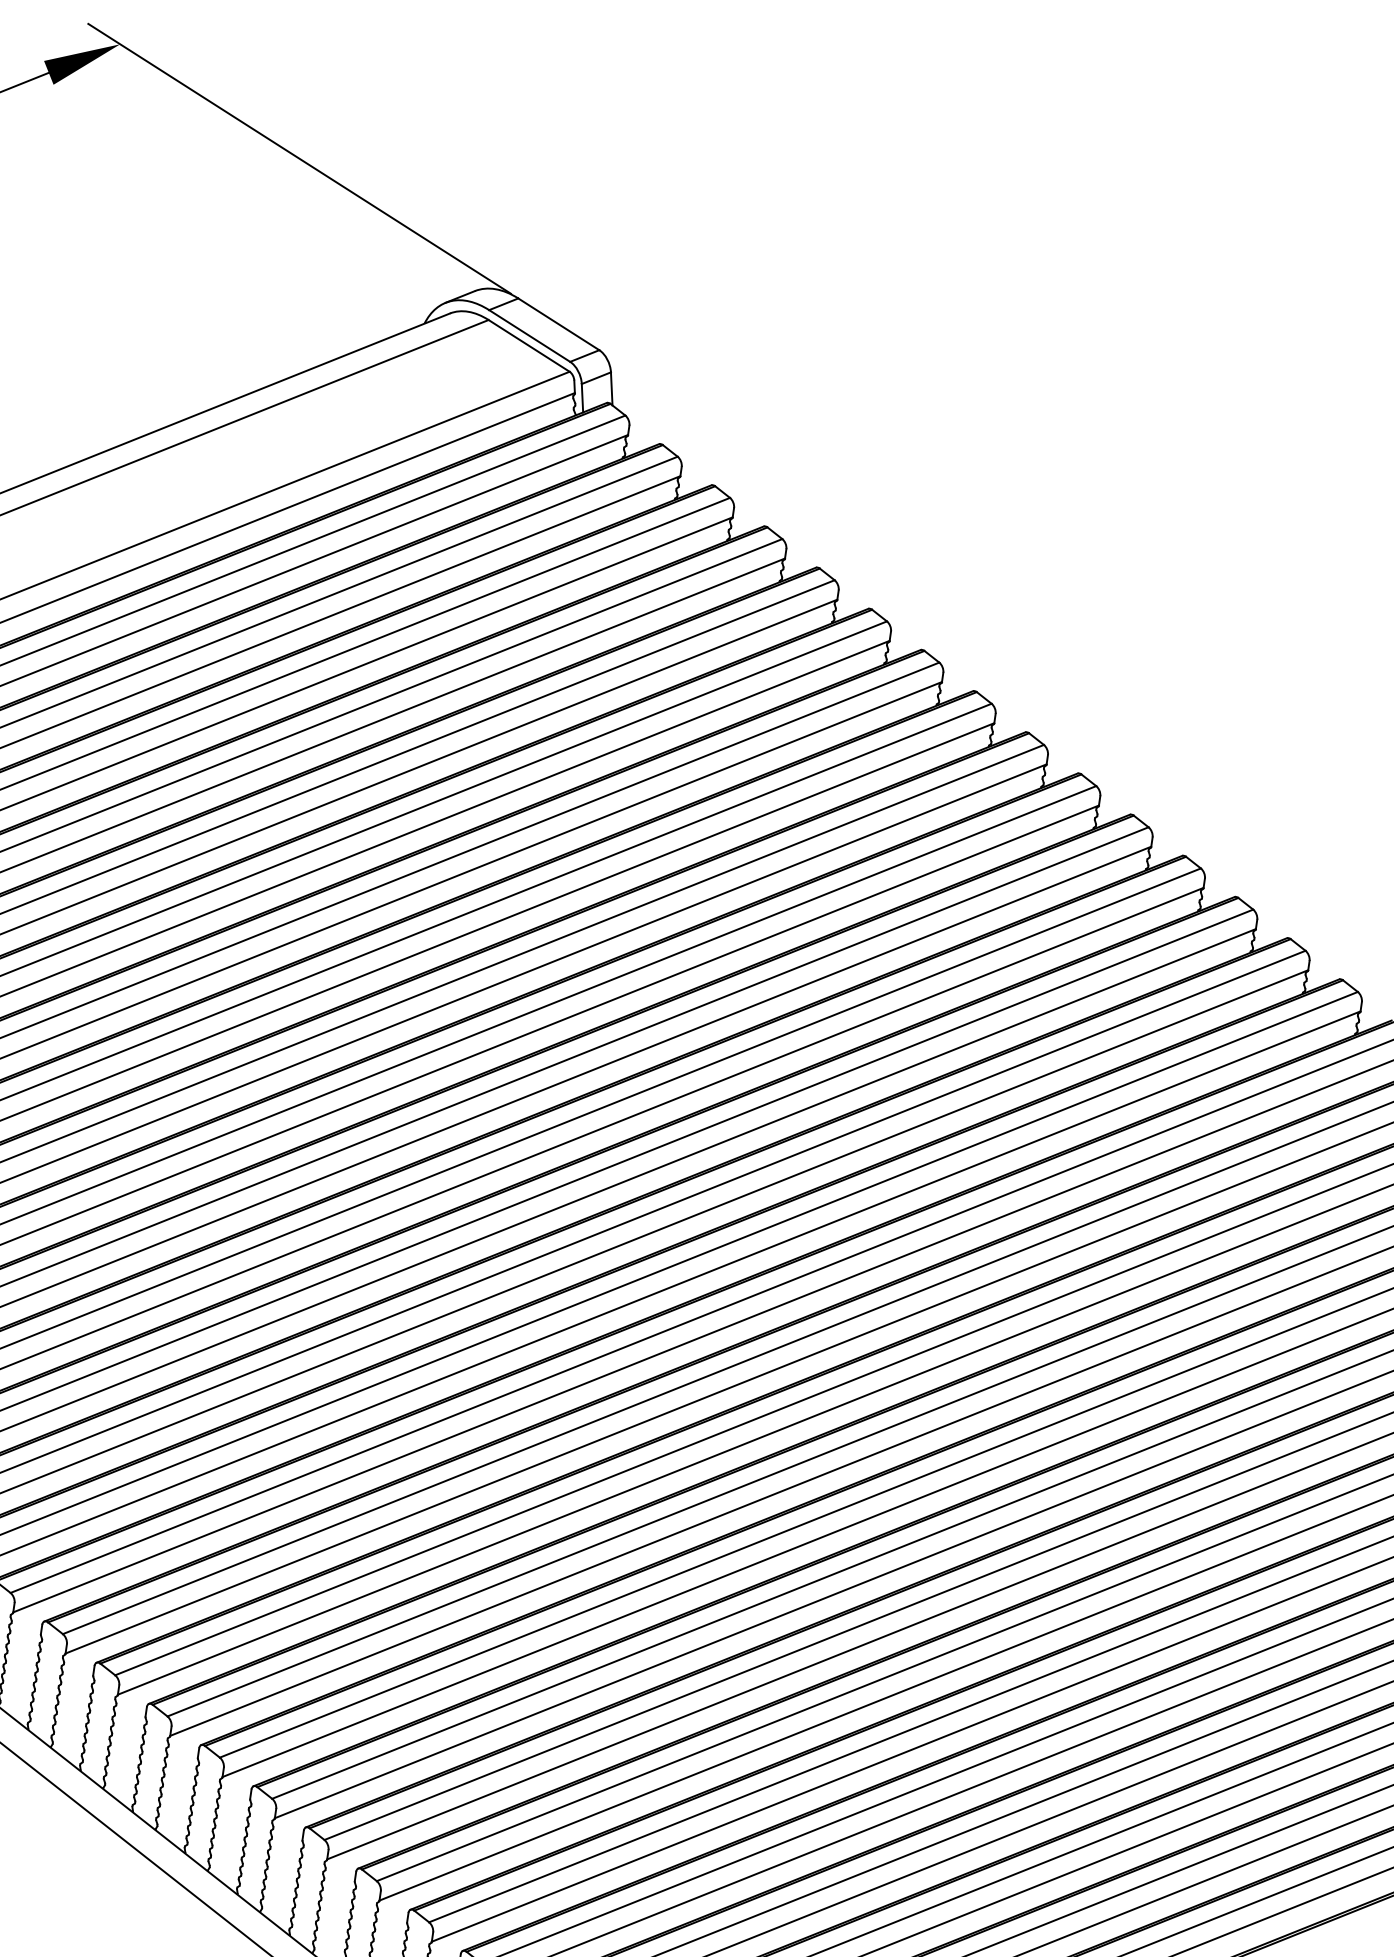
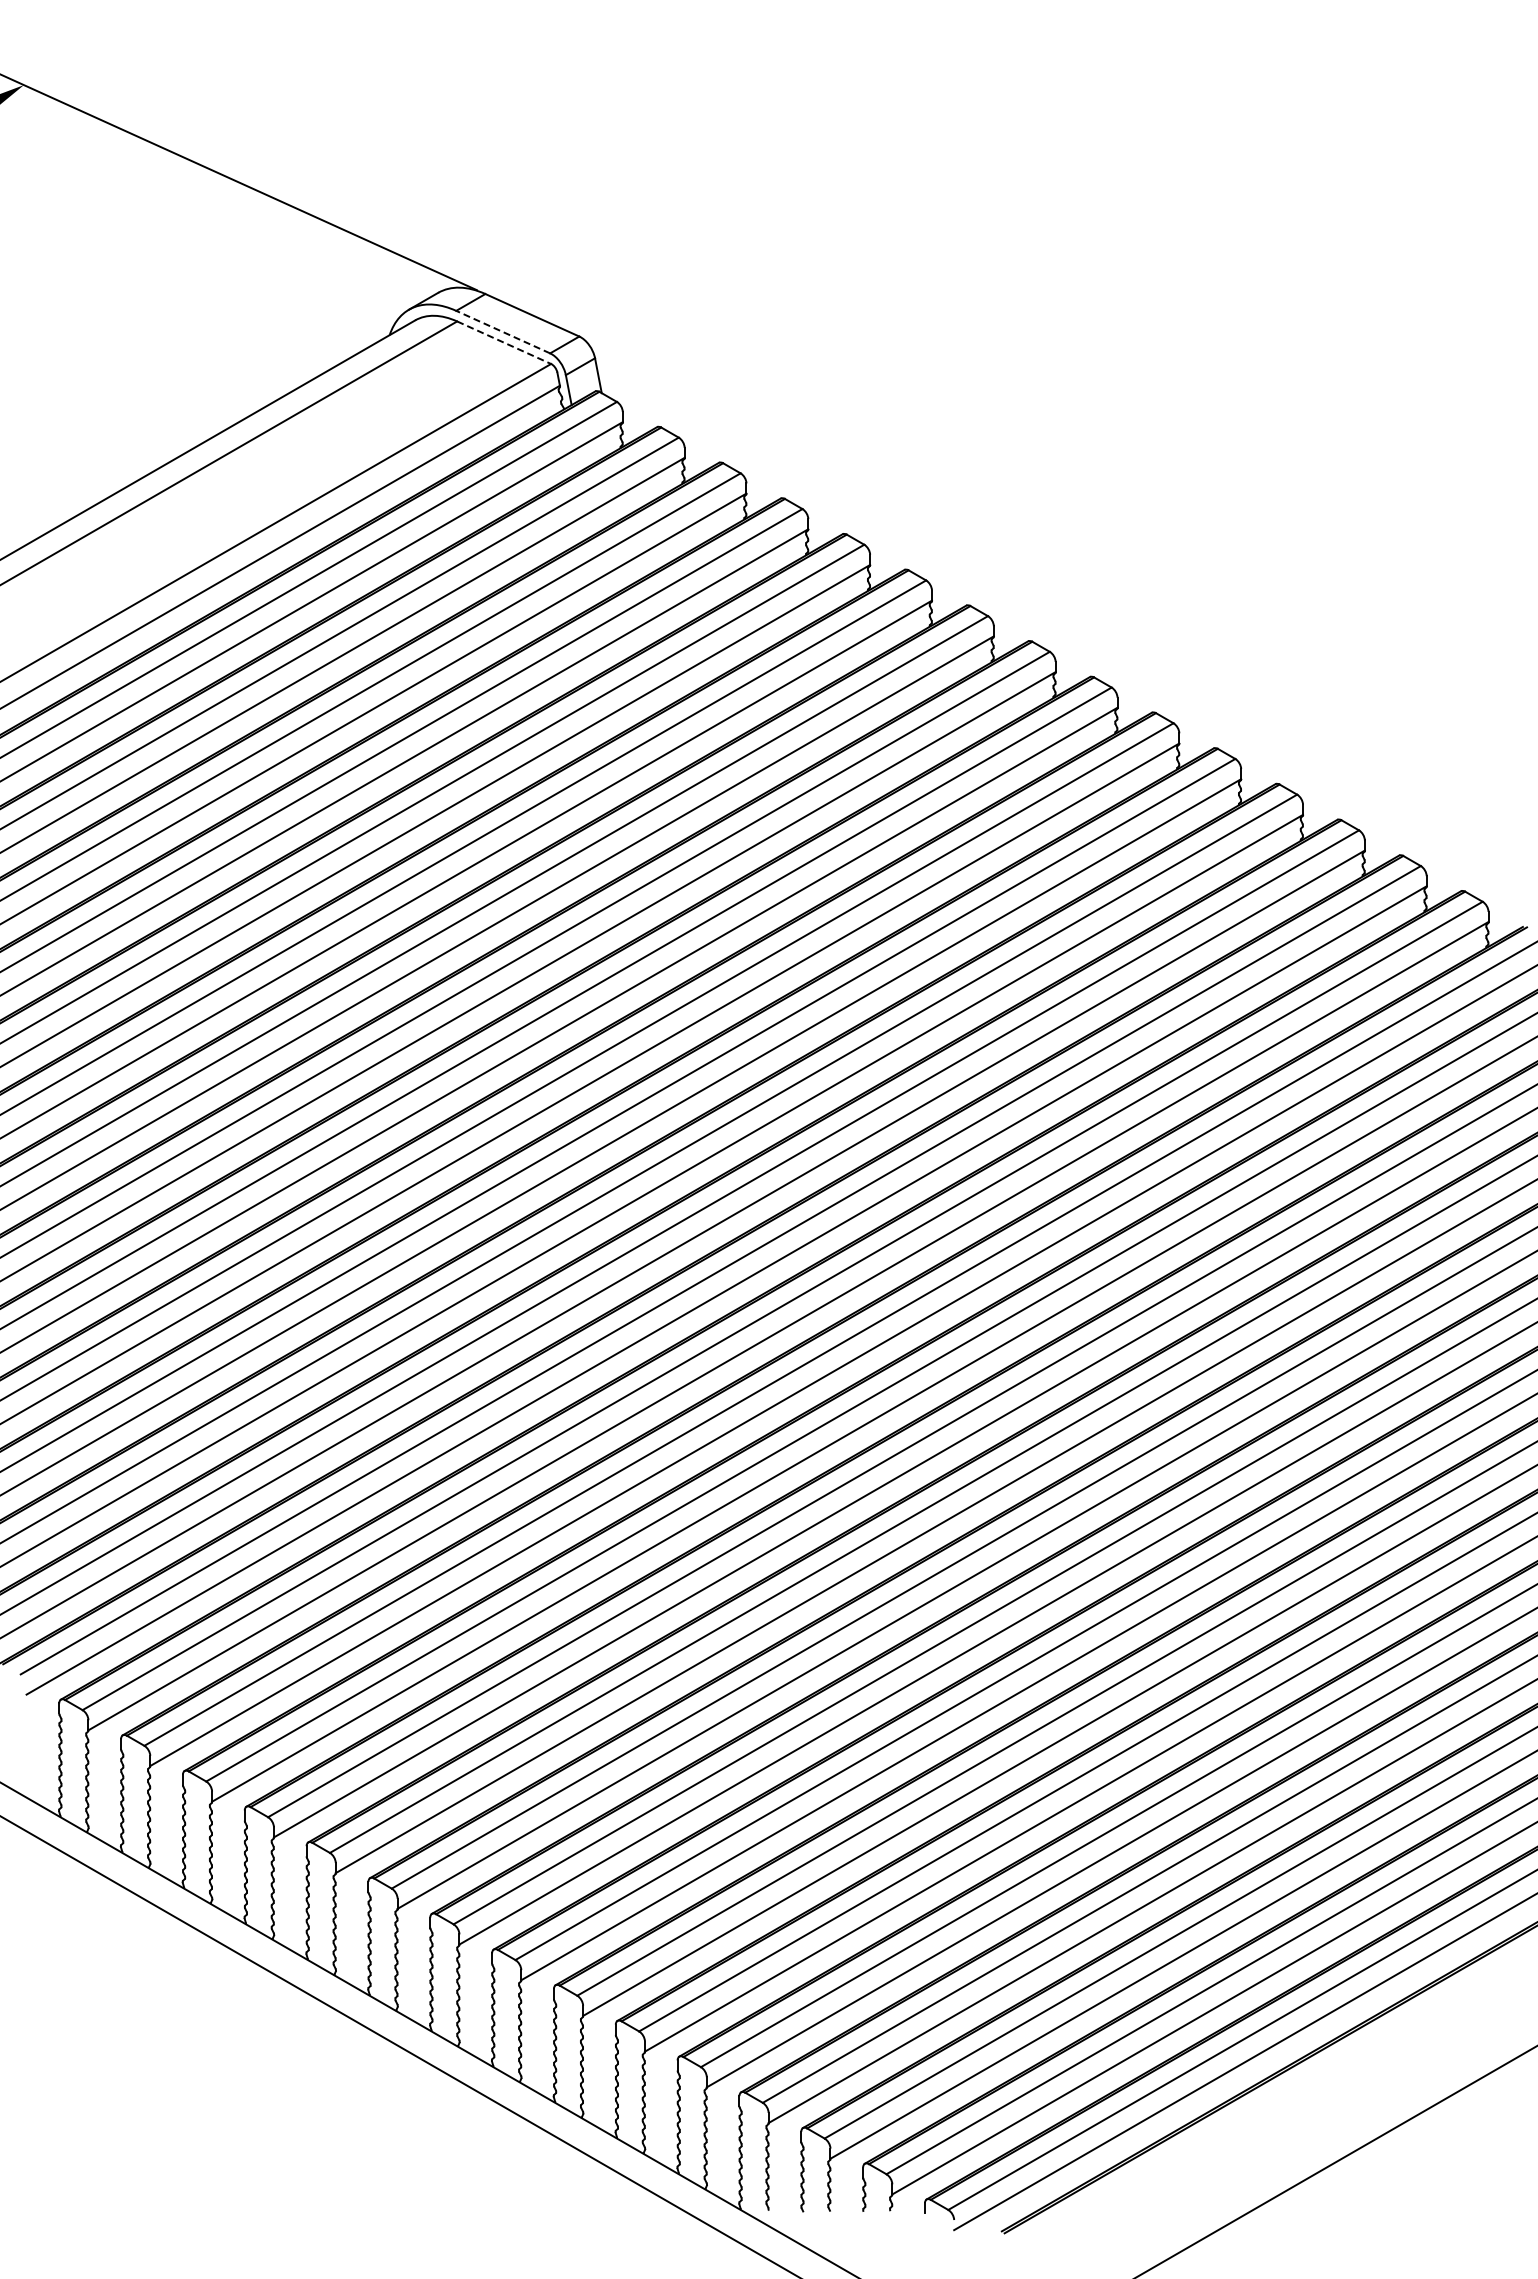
line: (529, 336) -> (503, 332), solid -> dashed
line: (529, 345) -> (504, 342), solid -> dashed

